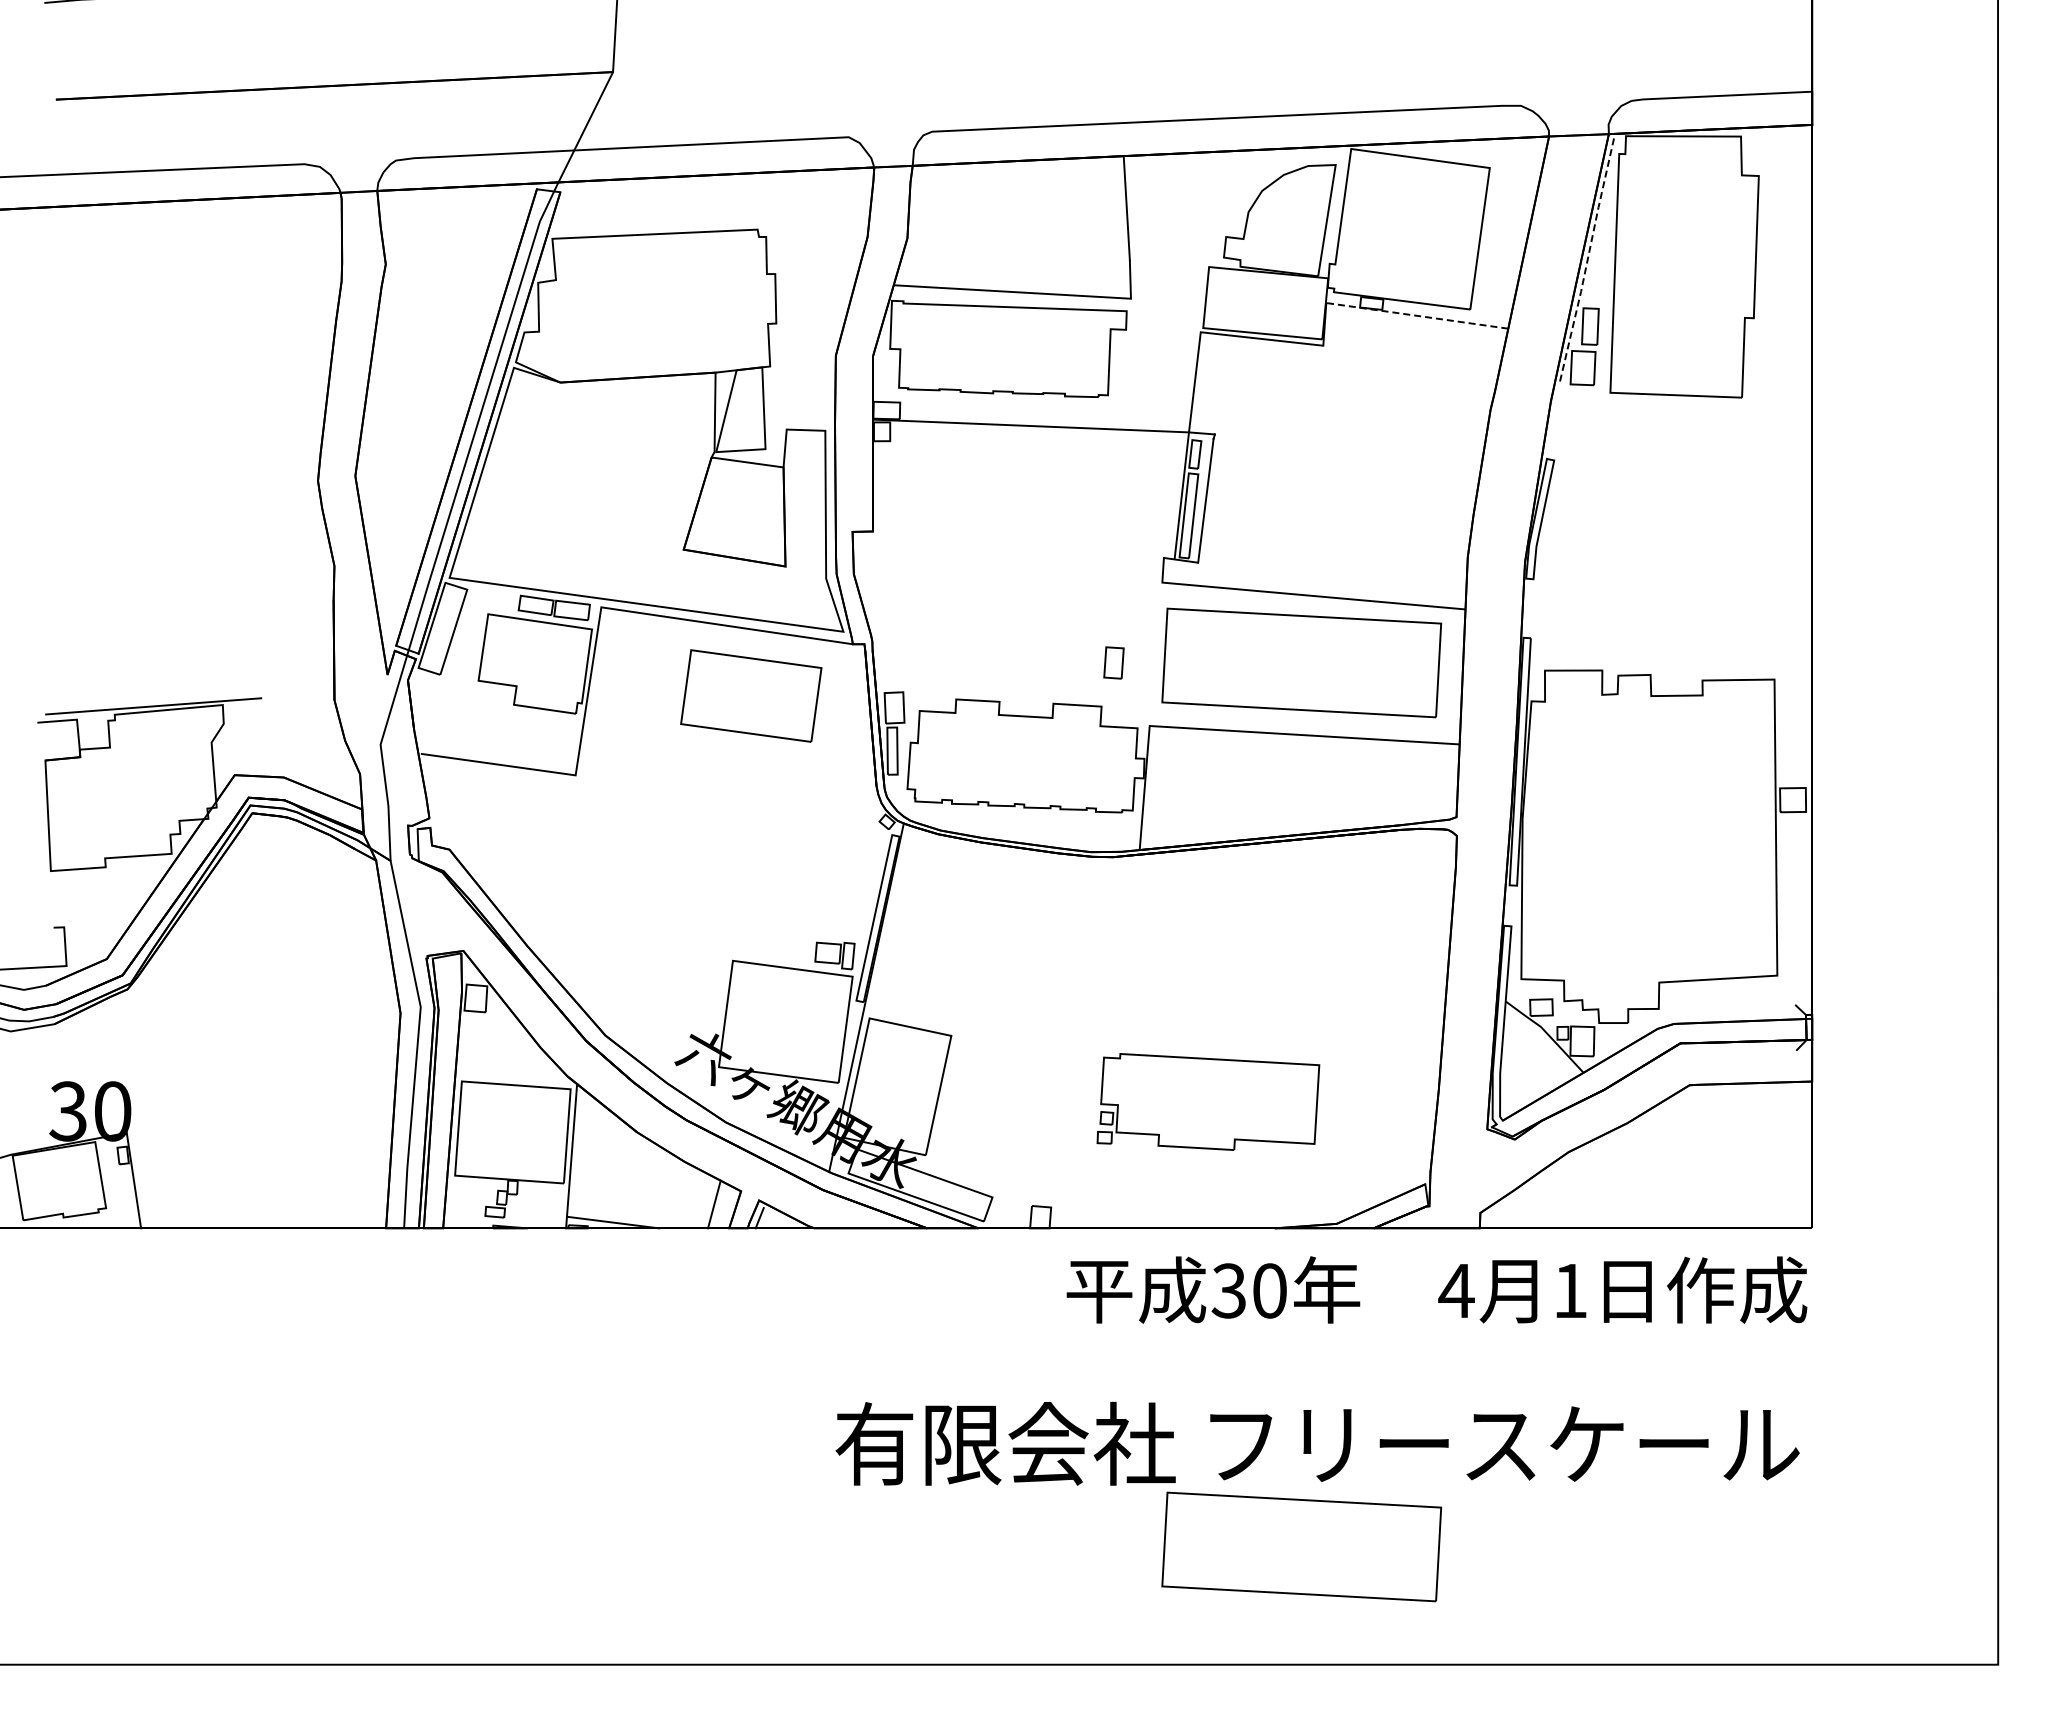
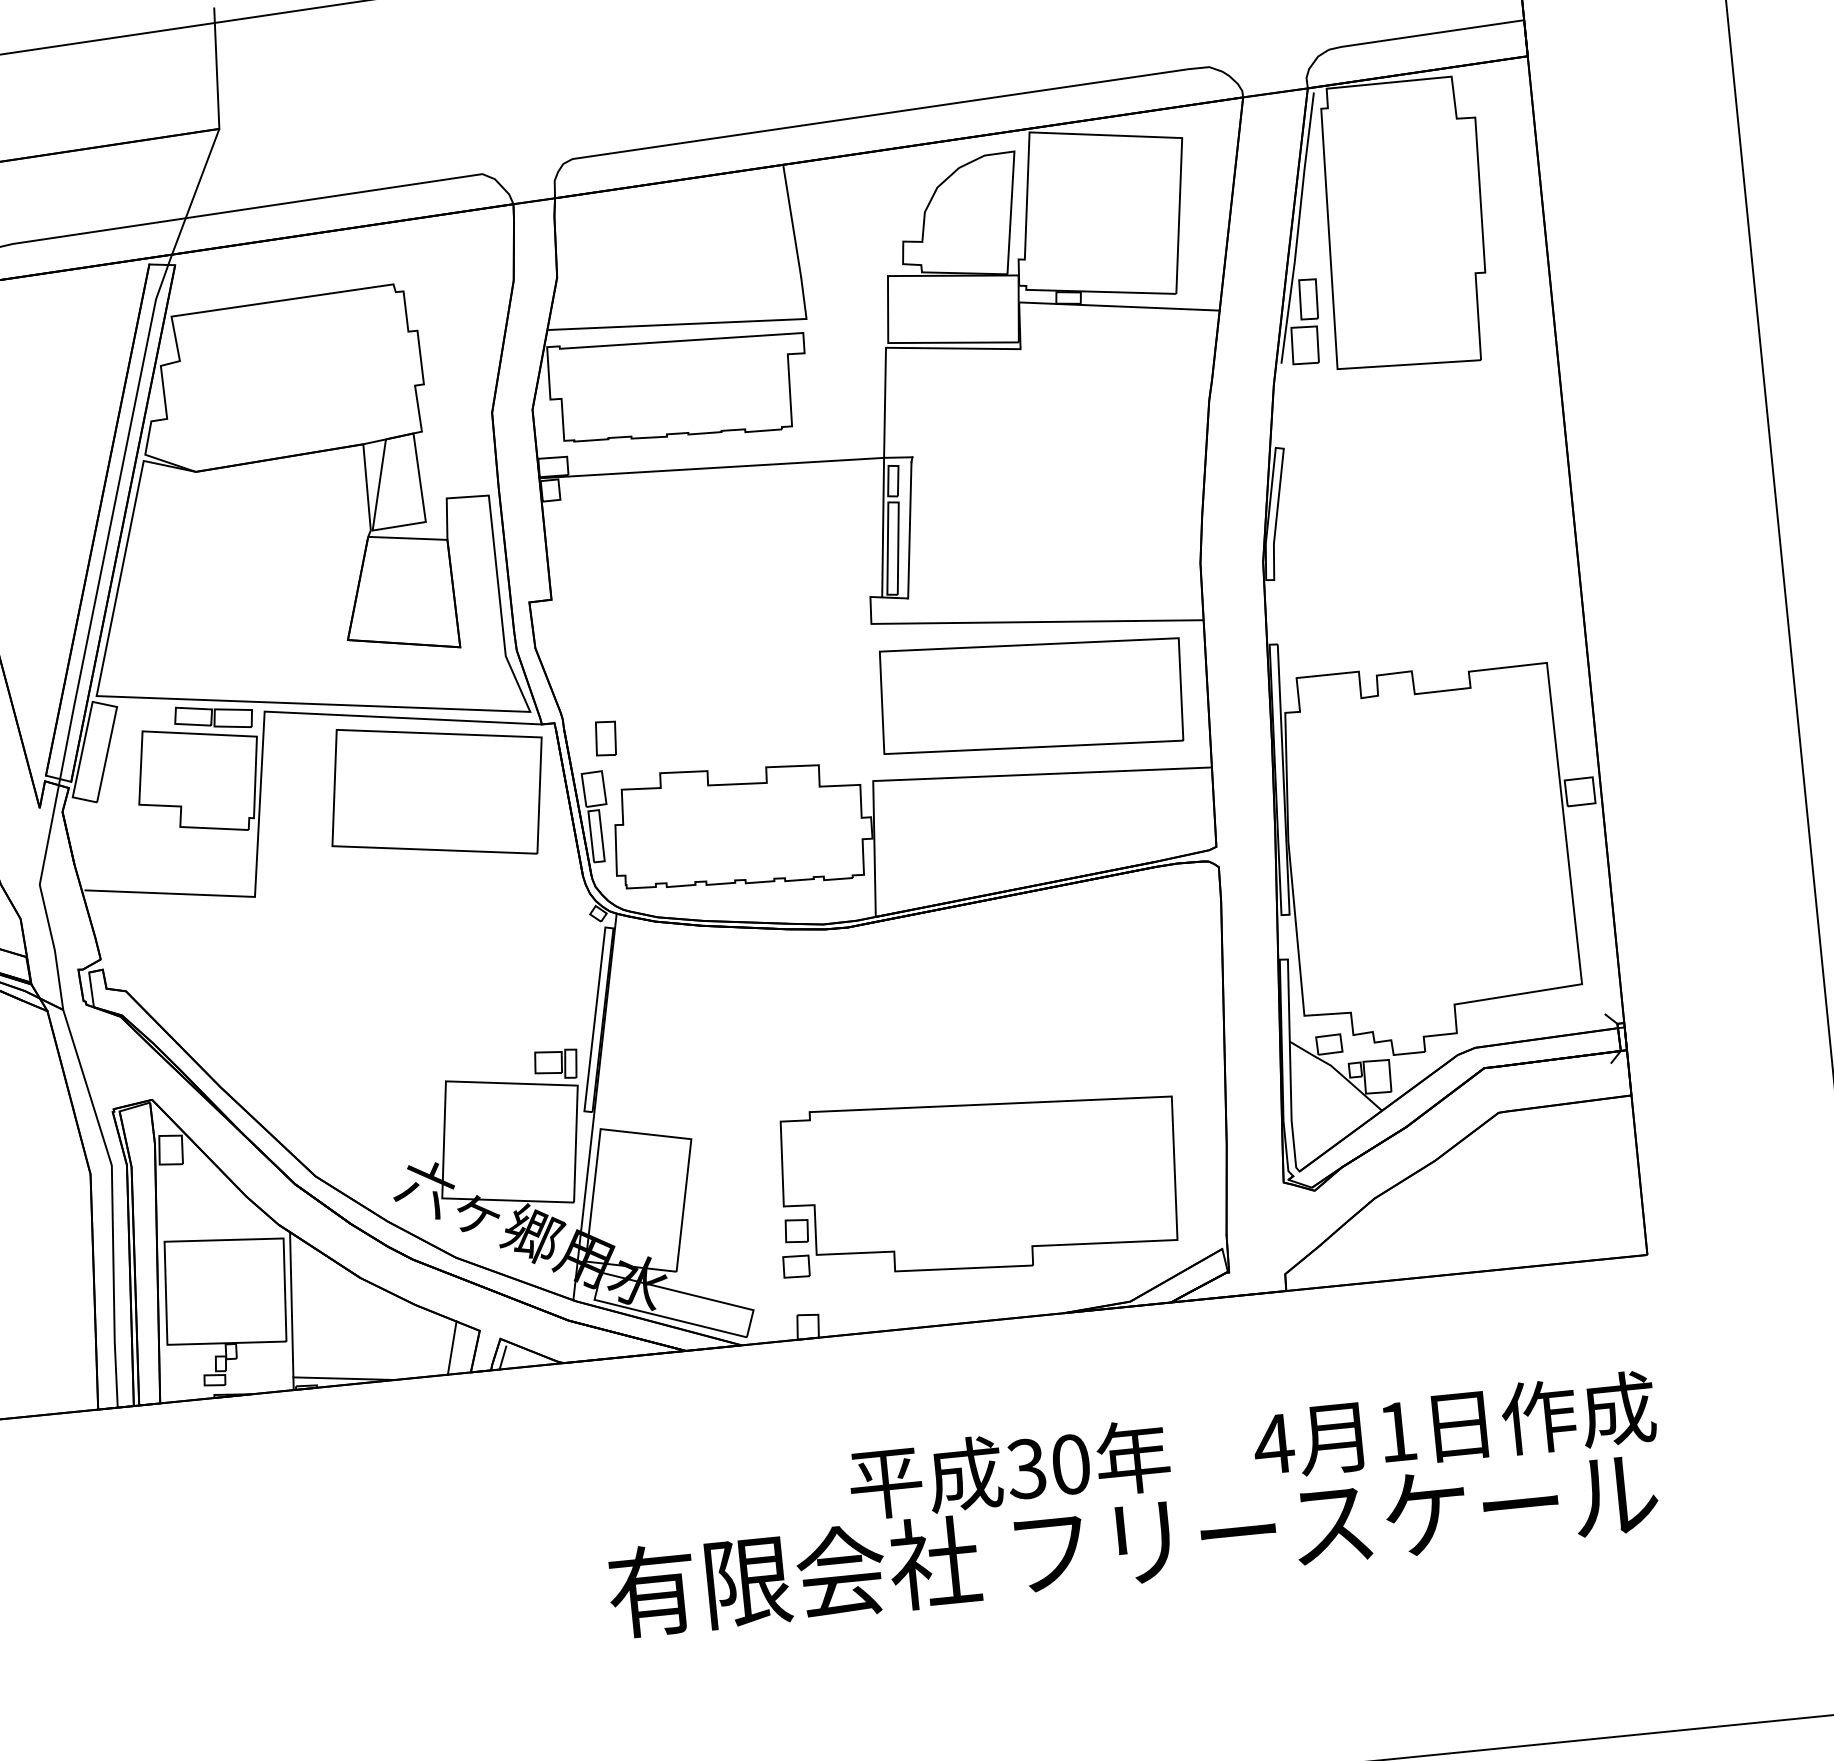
line: (1587, 261) -> (1298, 229), dashed -> solid
line: (1417, 315) -> (1119, 306), dashed -> solid
part: (1113, 662) -> (605, 738), moved
part: (751, 695) -> (437, 791), size x1.43
part: (1208, 1101) -> (977, 1182), size x1.67
text: (1436, 1289) -> (1251, 1444), moved
part: (1301, 1546) -> (1127, 1655), removed

